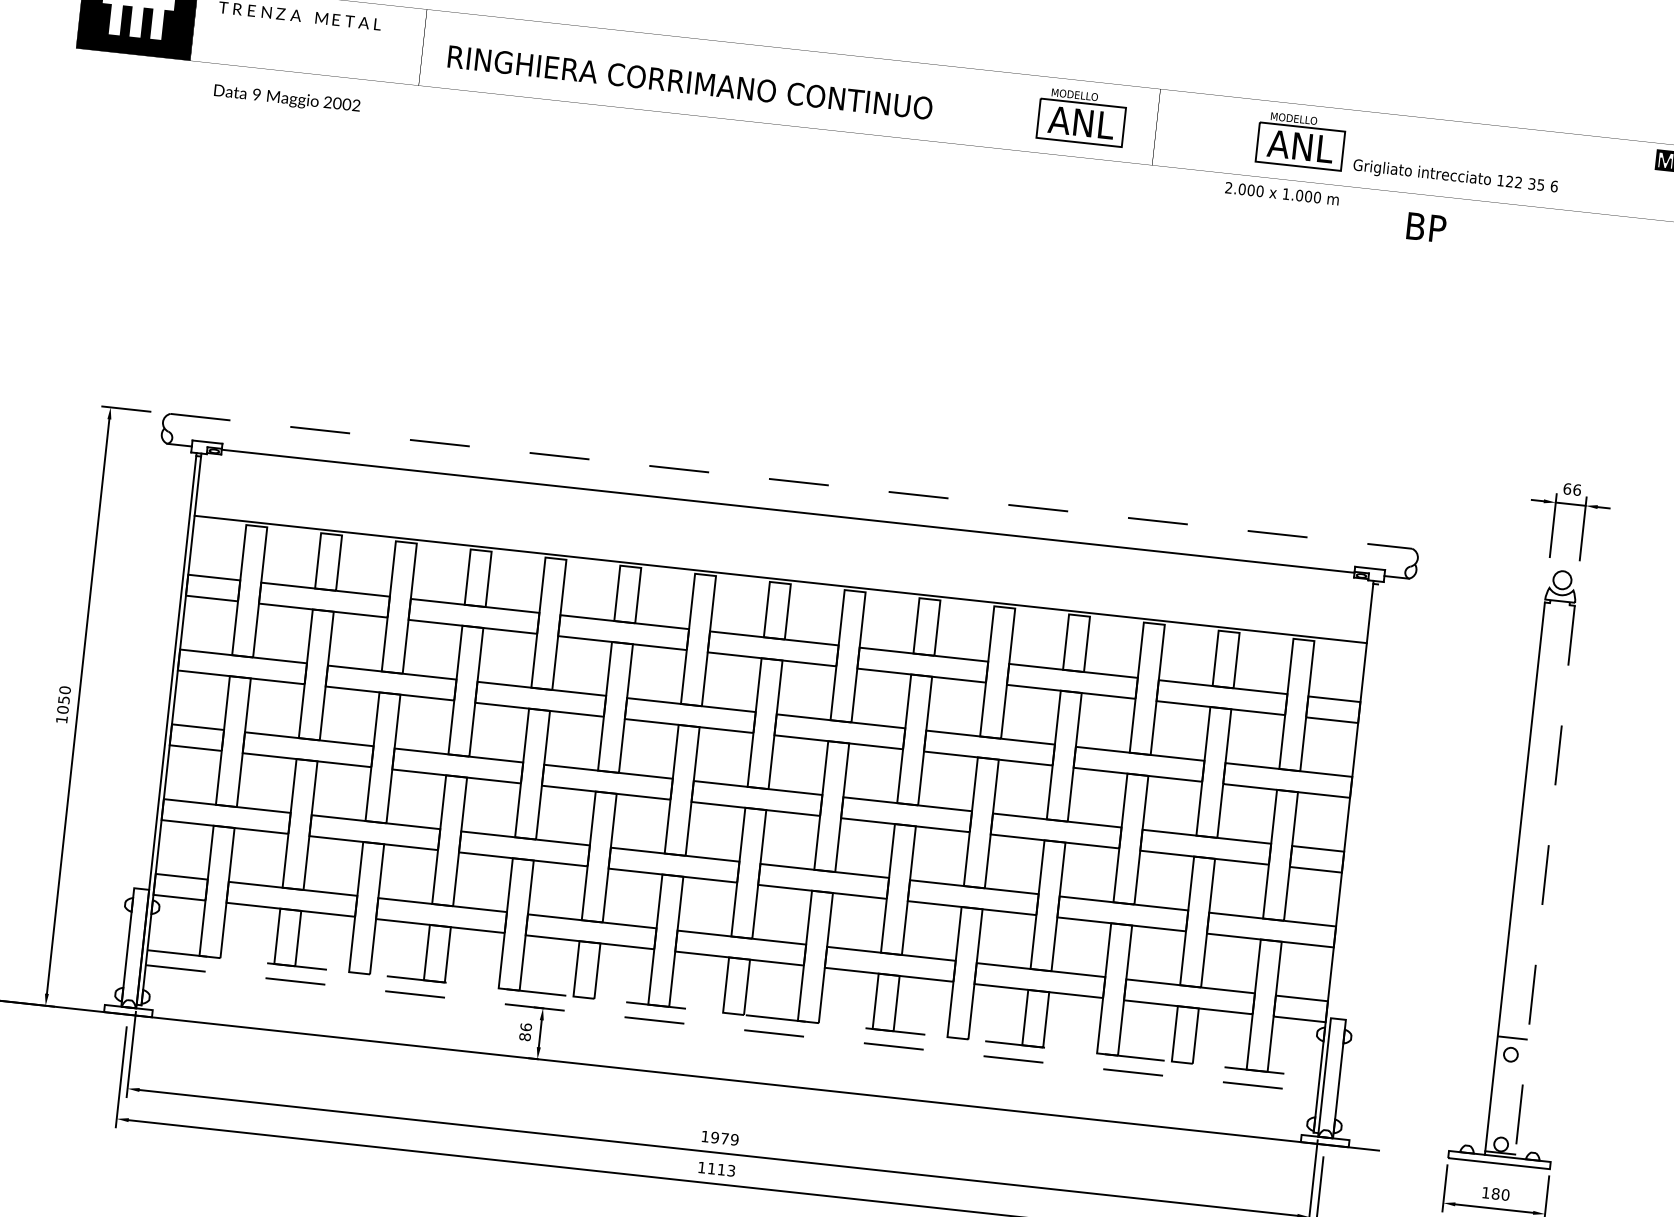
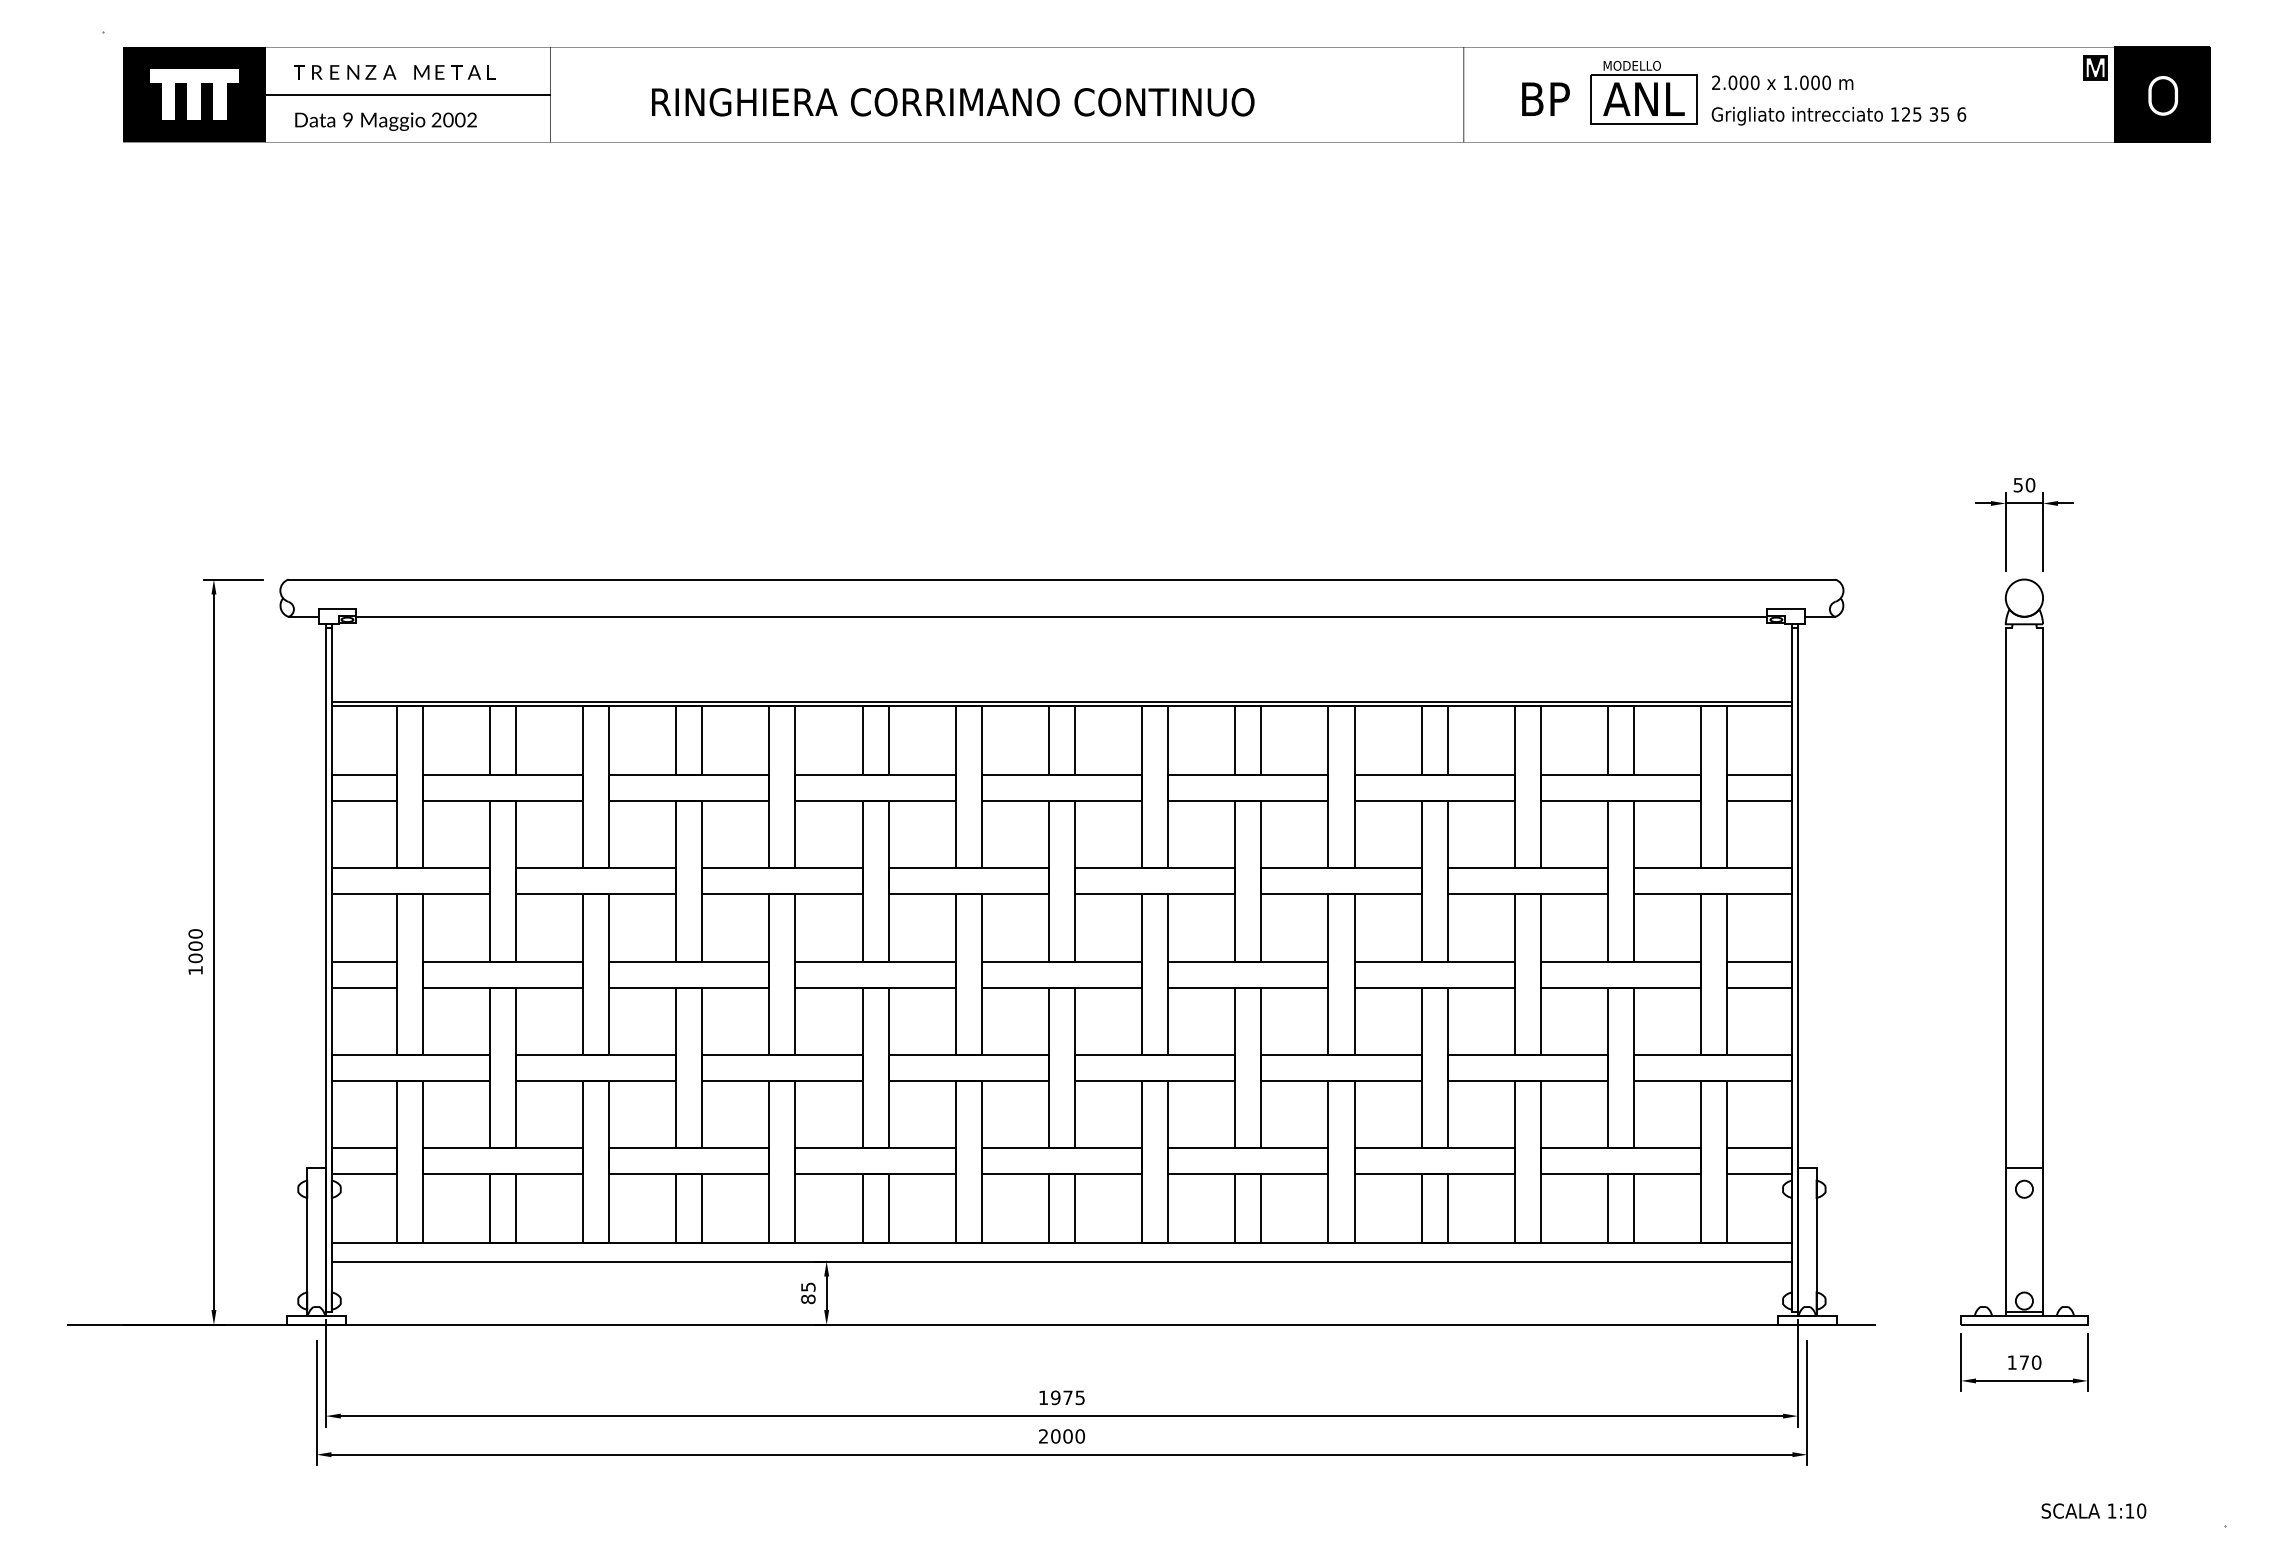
line: (308, 34) -> (407, 94), added
text: (690, 82) -> (953, 102), moved
text: (286, 99) -> (385, 121), moved
part: (1081, 117) -> (1370, 92), removed
text: (1518, 182) -> (1917, 114), 122 -> 125
text: (1282, 193) -> (1782, 82), moved
text: (1426, 226) -> (1545, 98), moved
line: (791, 481) -> (1062, 579), dashed -> solid
text: (1572, 488) -> (2024, 484), 66 -> 50
circle: (1562, 579) -> (2024, 597), size x1.67
line: (779, 583) -> (1061, 706), added
text: (63, 699) -> (195, 945), 1050 -> 1000
line: (1348, 856) -> (1797, 967), added
line: (1545, 882) -> (2043, 972), dashed -> solid
line: (734, 1013) -> (1062, 1242), dashed -> solid
text: (526, 1026) -> (808, 1286), 86 -> 85
line: (732, 1028) -> (1062, 1261), dashed -> solid
text: (734, 1139) -> (1079, 1397), 1979 -> 1975
text: (717, 1169) -> (1062, 1436), 1113 -> 2000
text: (1495, 1193) -> (2024, 1362), 180 -> 170

